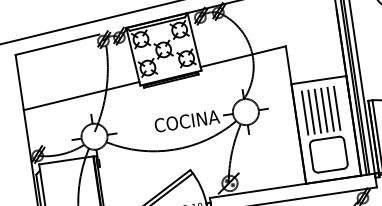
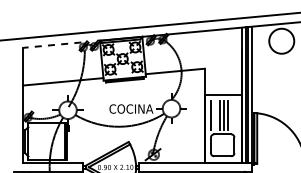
line: (56, 45) -> (51, 45), solid -> dashed
line: (336, 107) -> (232, 114), removed
line: (311, 111) -> (215, 114), removed

